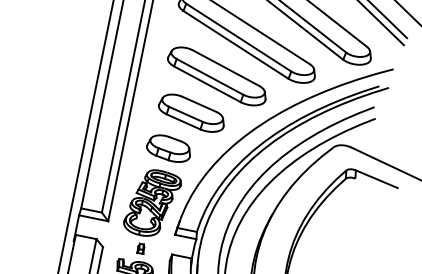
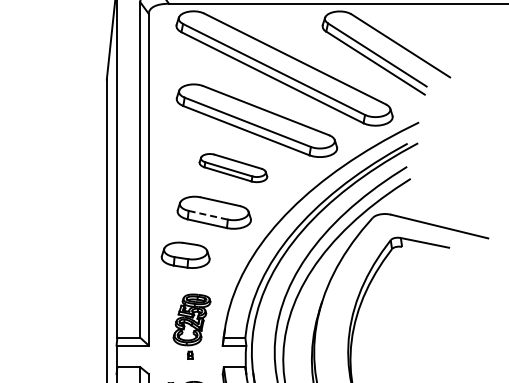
part: (217, 75) -> (233, 167), size x0.6
line: (186, 114) -> (208, 215), solid -> dashed
part: (169, 147) -> (185, 254), moved
part: (150, 211) -> (191, 326), size x0.7

